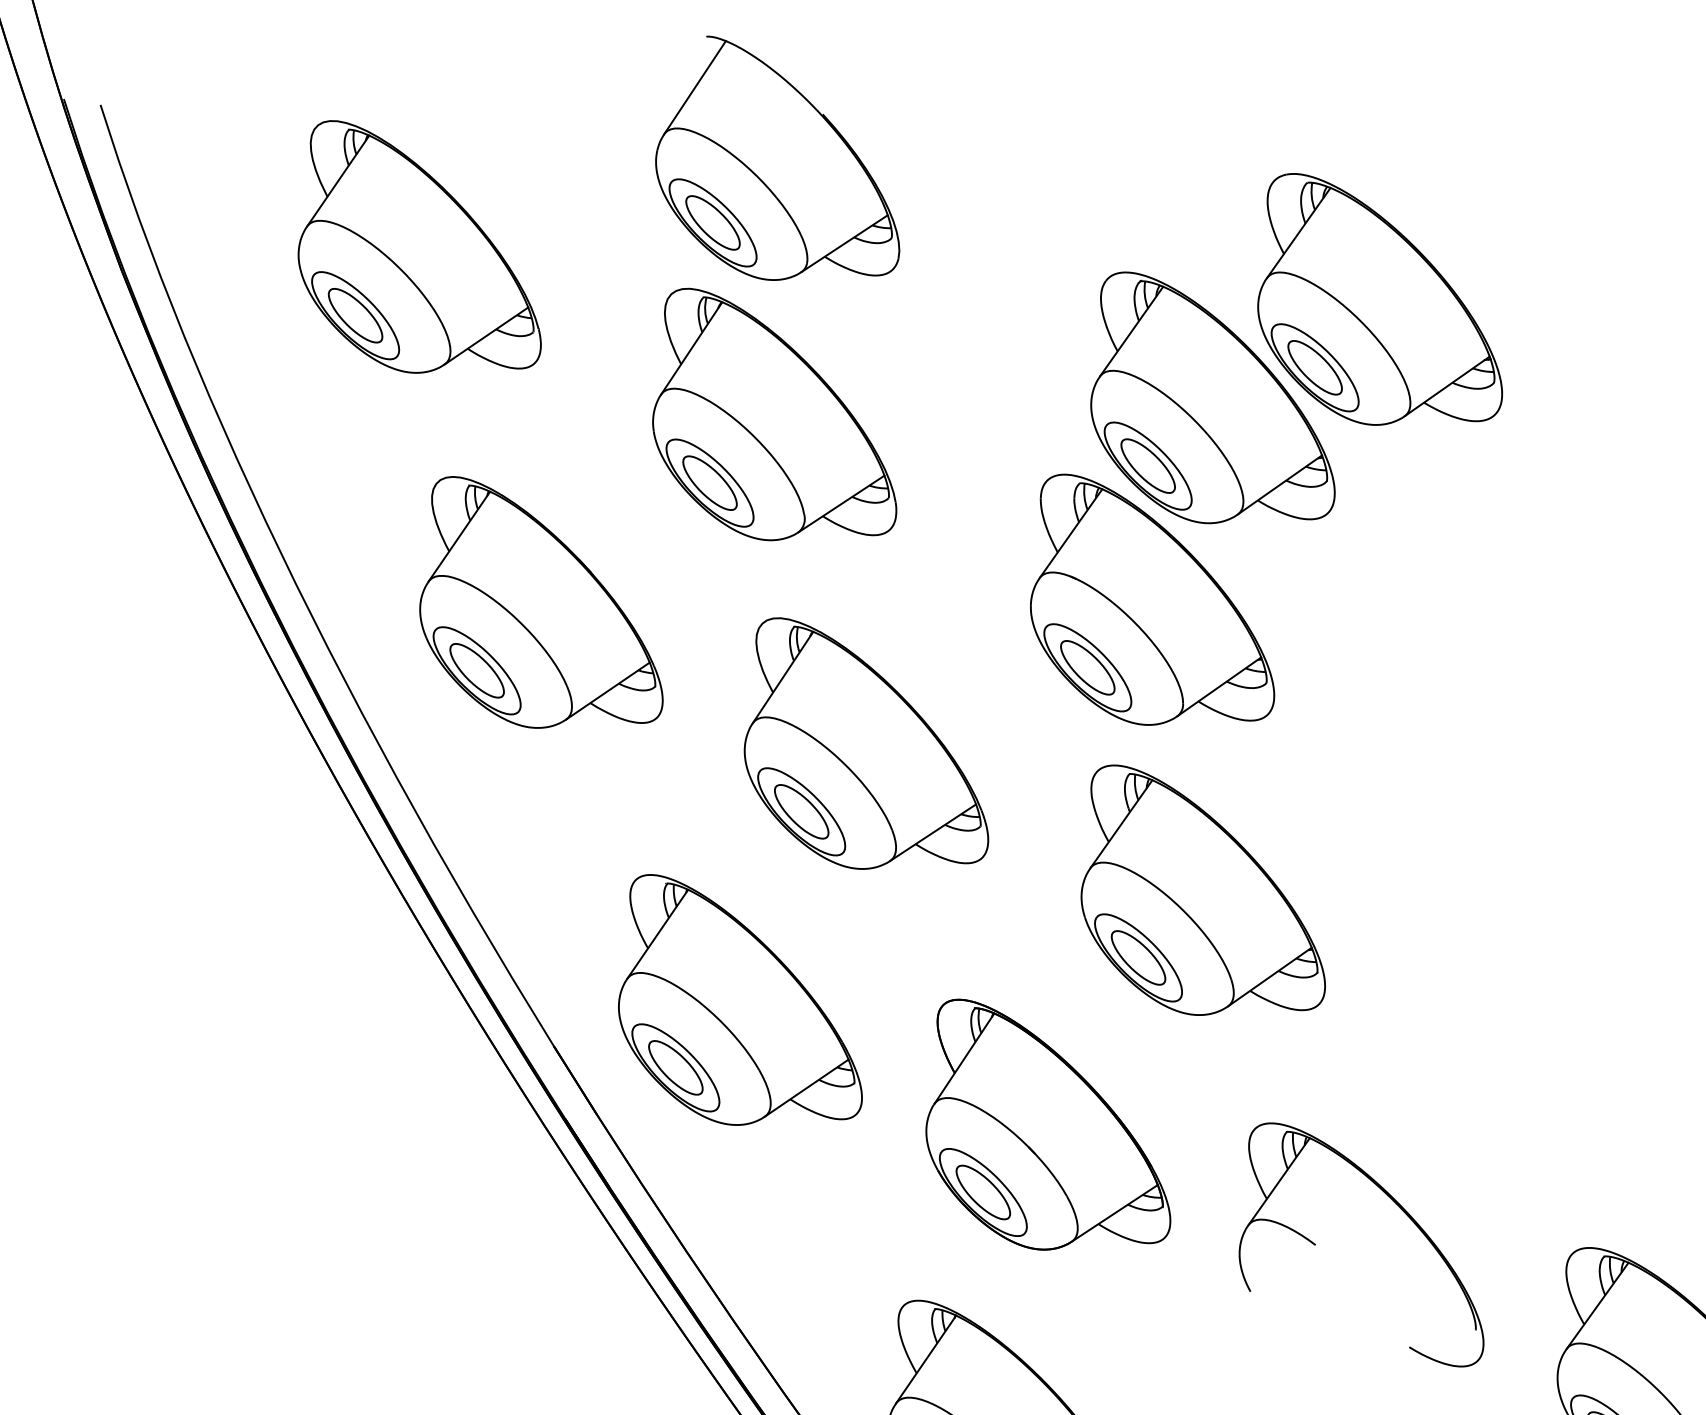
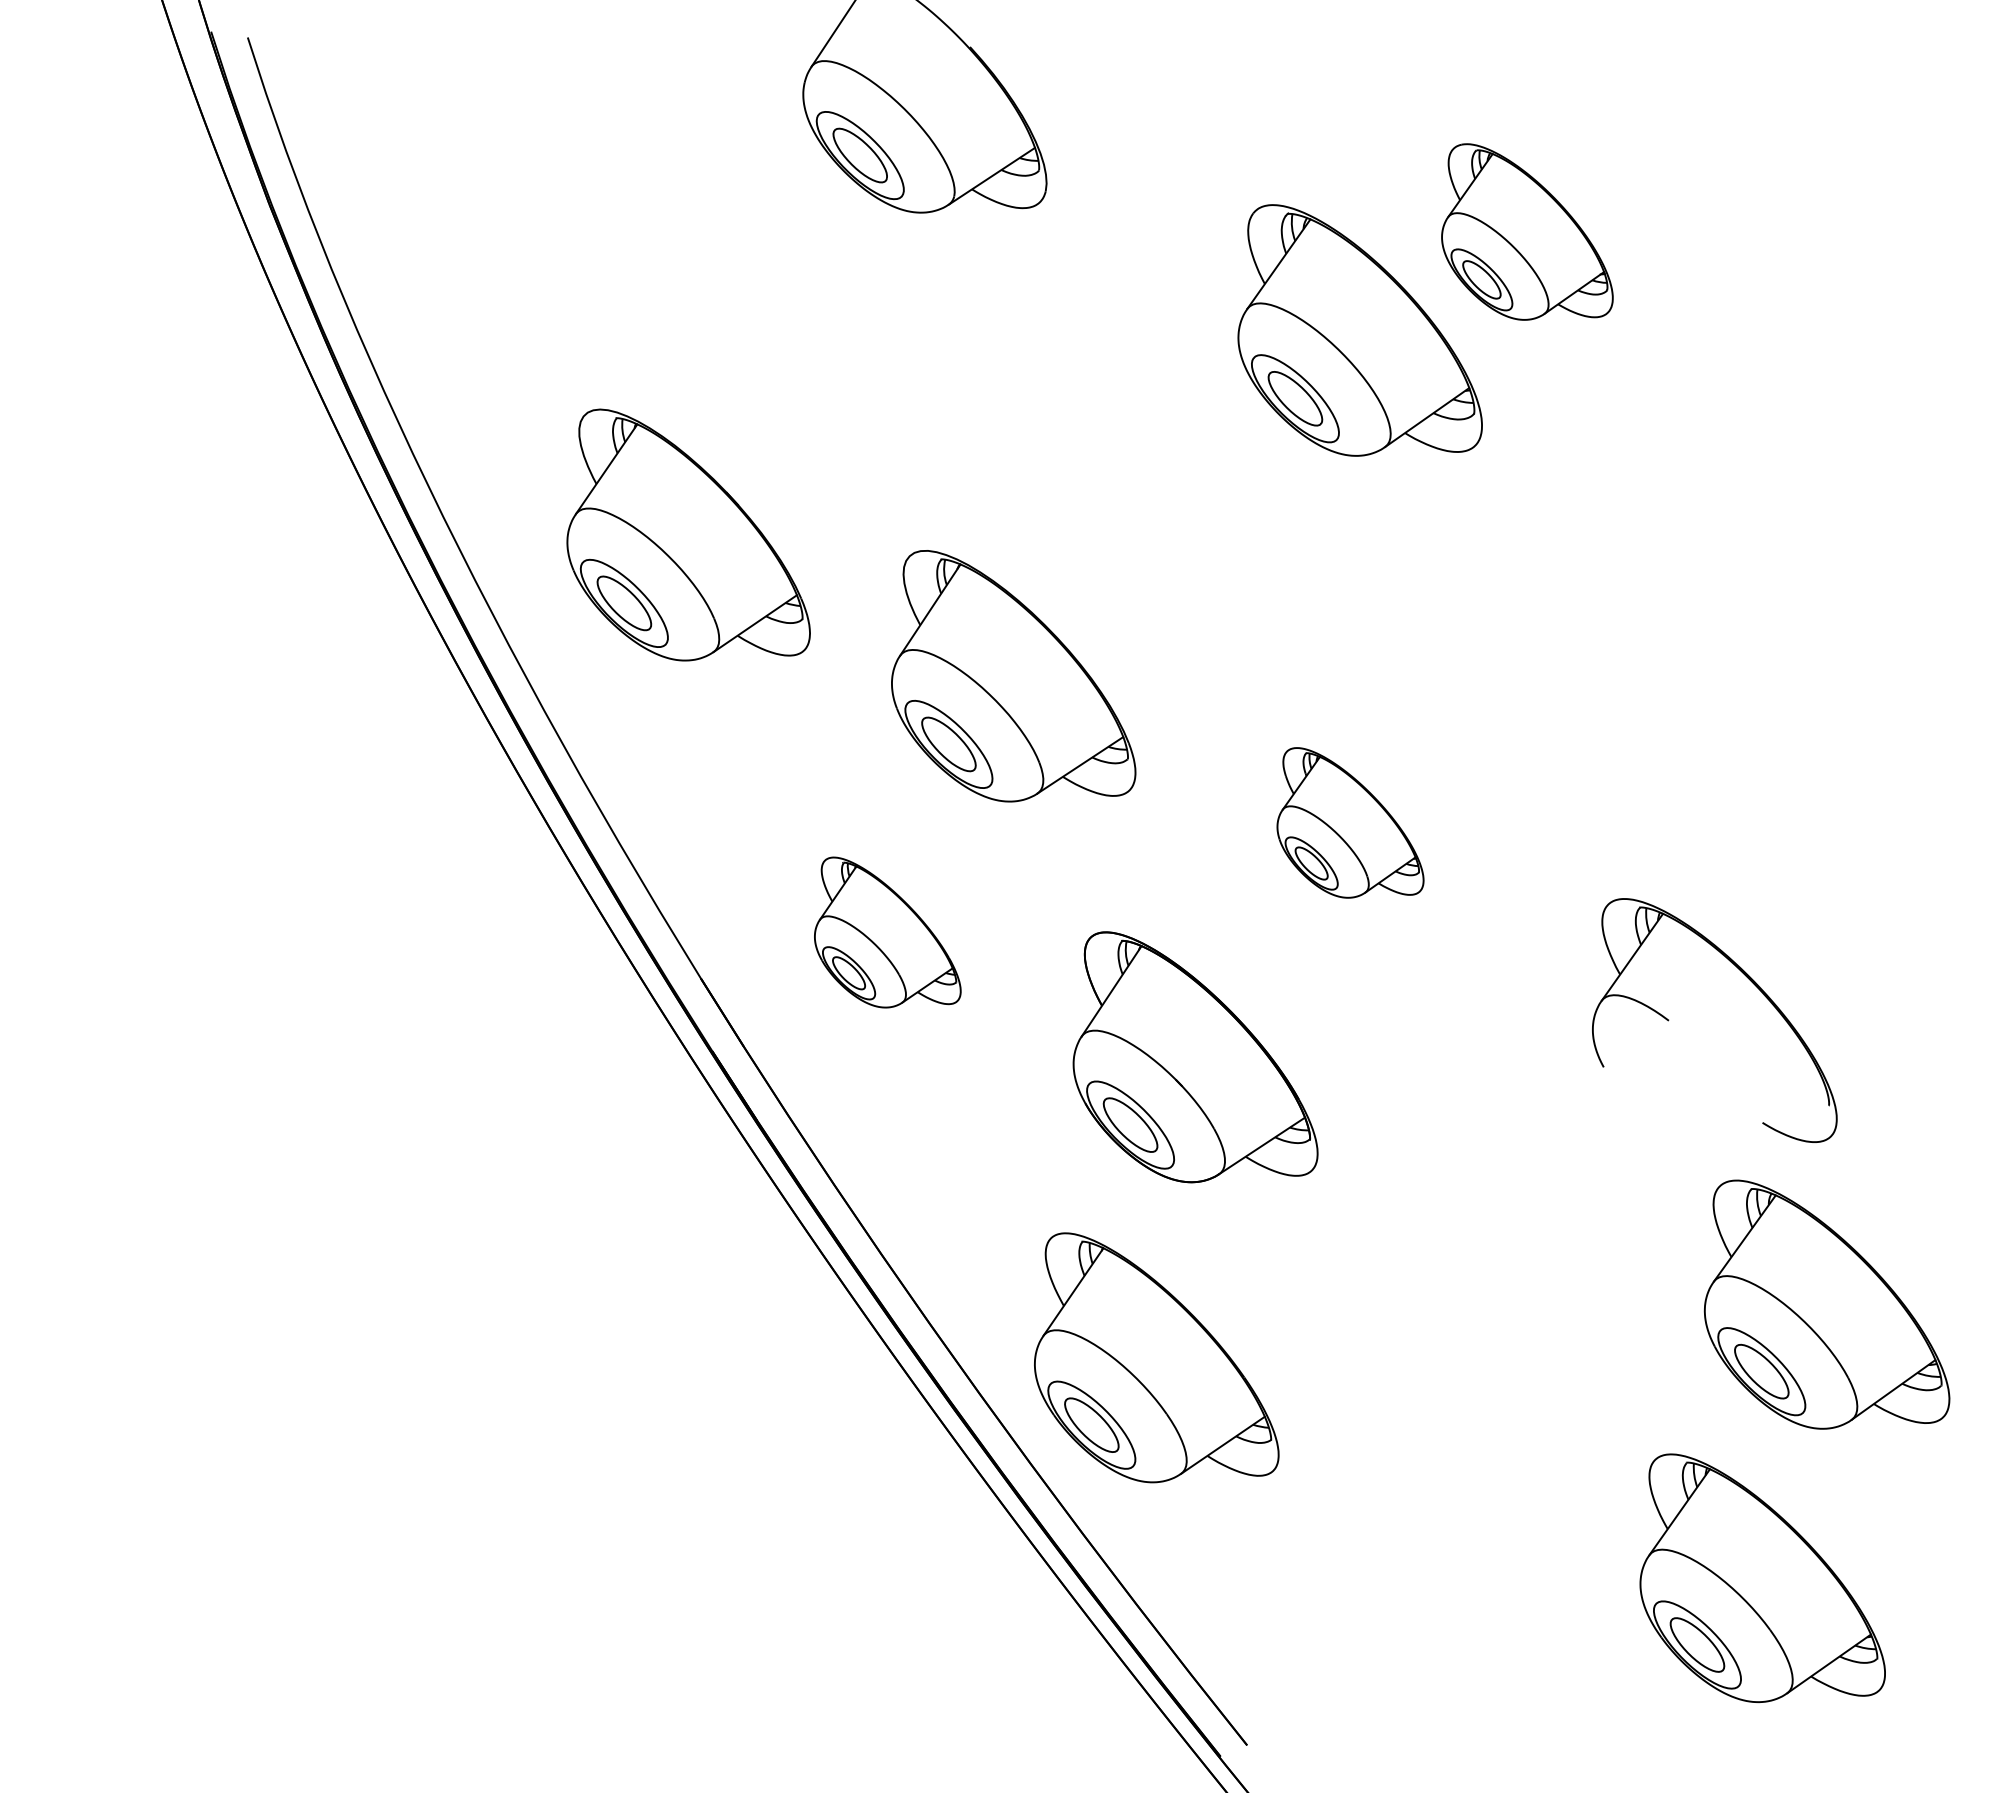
part: (420, 246) -> (567, 179), removed
part: (1380, 298) -> (1527, 231), size x0.7
part: (774, 413) -> (921, 346), removed
part: (1152, 599) -> (1299, 532), removed
part: (1203, 889) -> (1350, 822), size x0.6
part: (740, 999) -> (887, 932), size x0.6
part: (1316, 1244) -> (1669, 1020), moved

